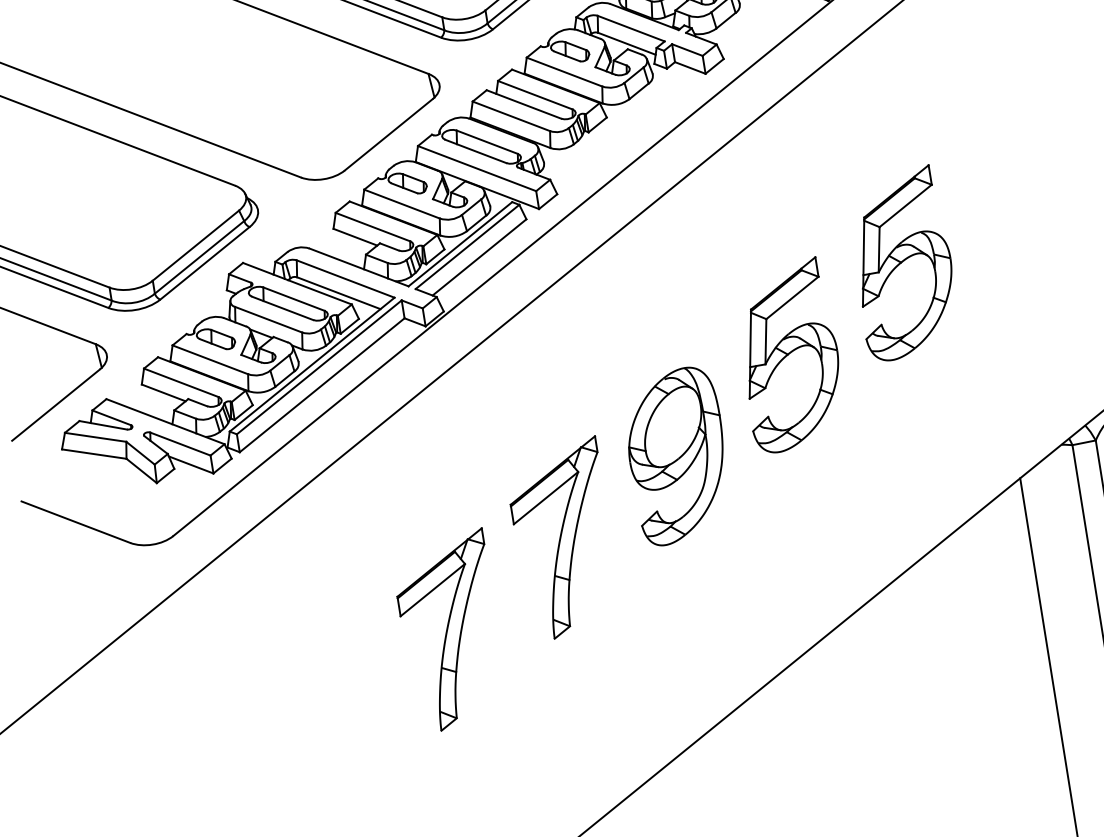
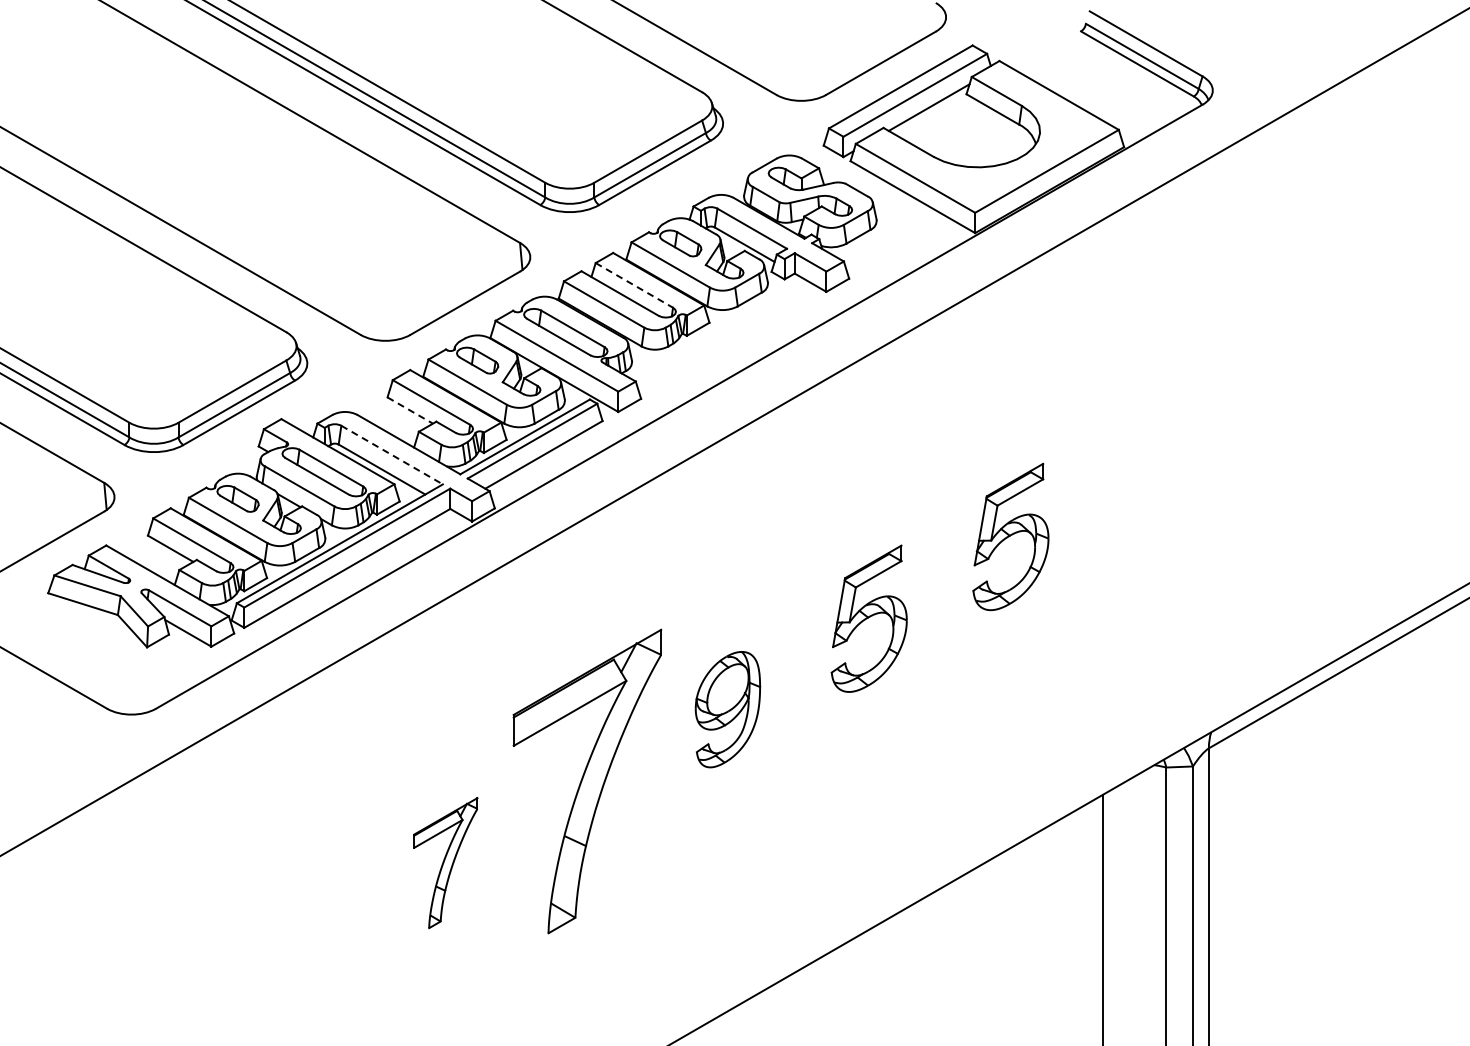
line: (535, 95) -> (634, 285), solid -> dashed
line: (355, 237) -> (410, 410), solid -> dashed
part: (902, 263) -> (1010, 536), size x0.7
line: (346, 279) -> (392, 455), solid -> dashed
part: (788, 355) -> (868, 618), size x0.7
part: (677, 455) -> (727, 709), size x0.6
part: (563, 539) -> (586, 781), size x1.4
part: (450, 630) -> (445, 862), size x0.6

